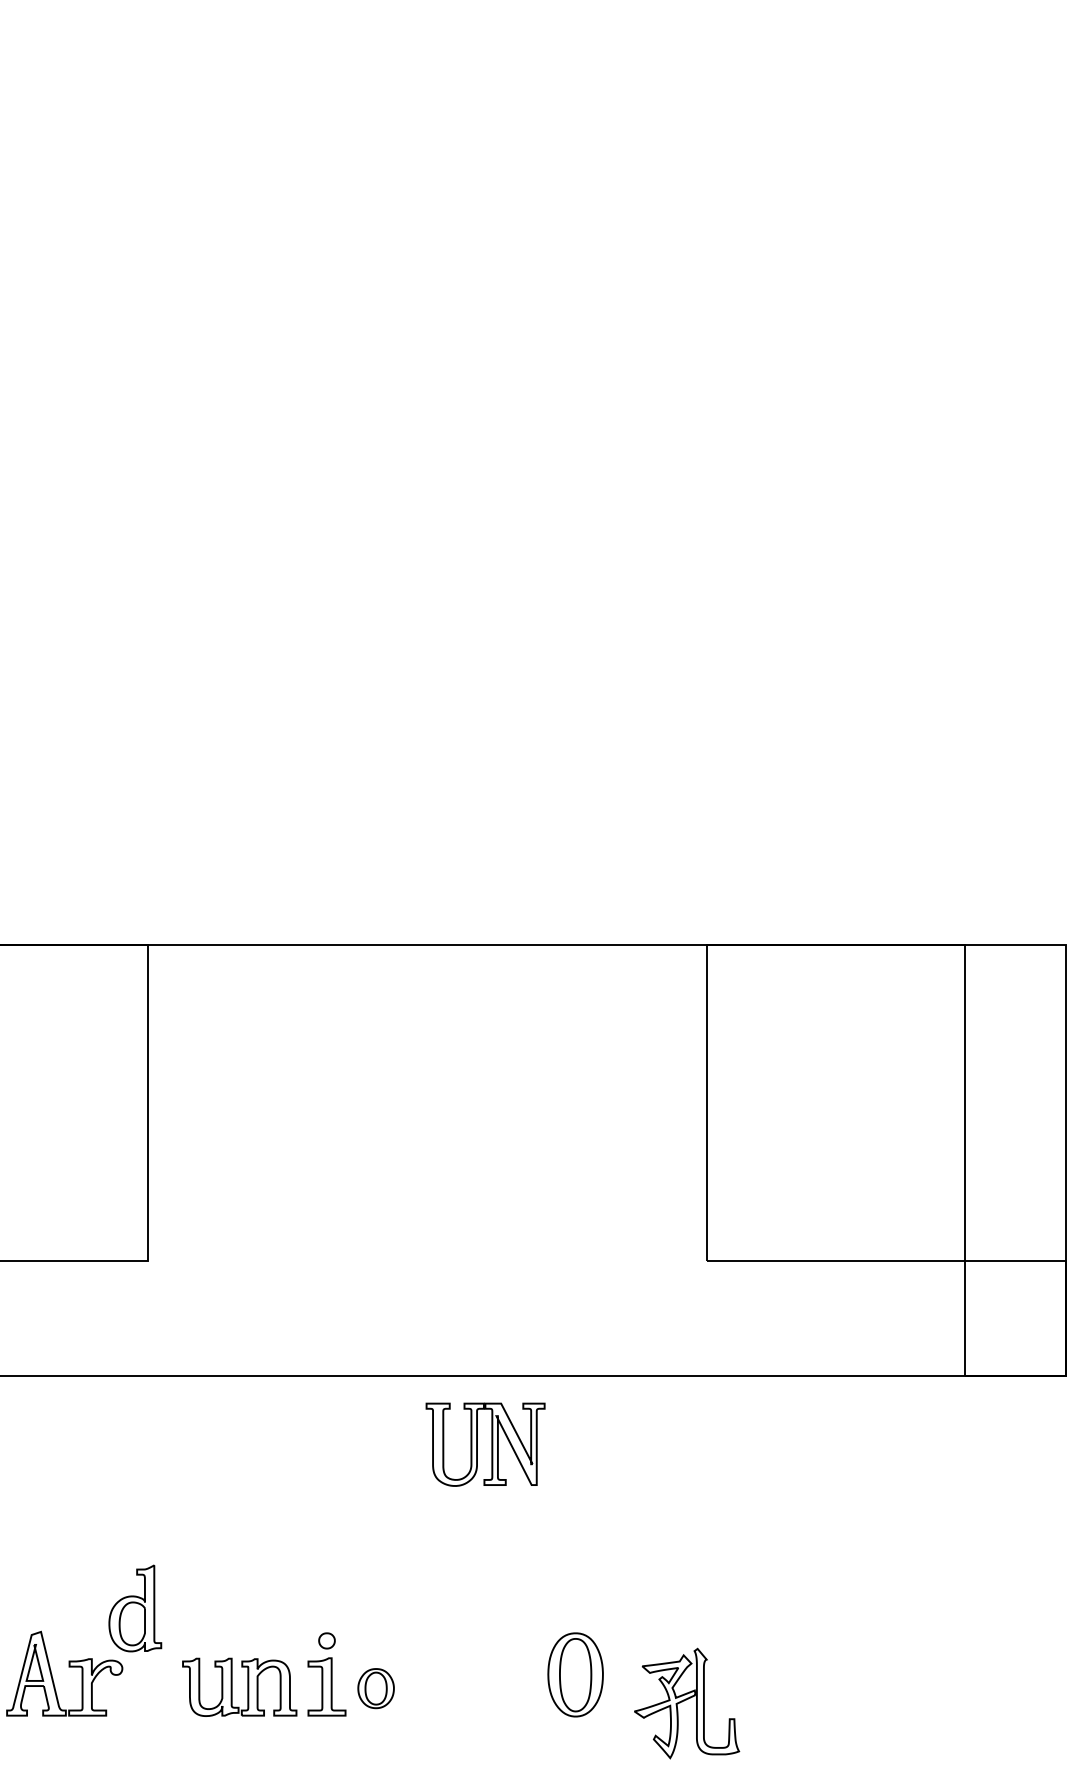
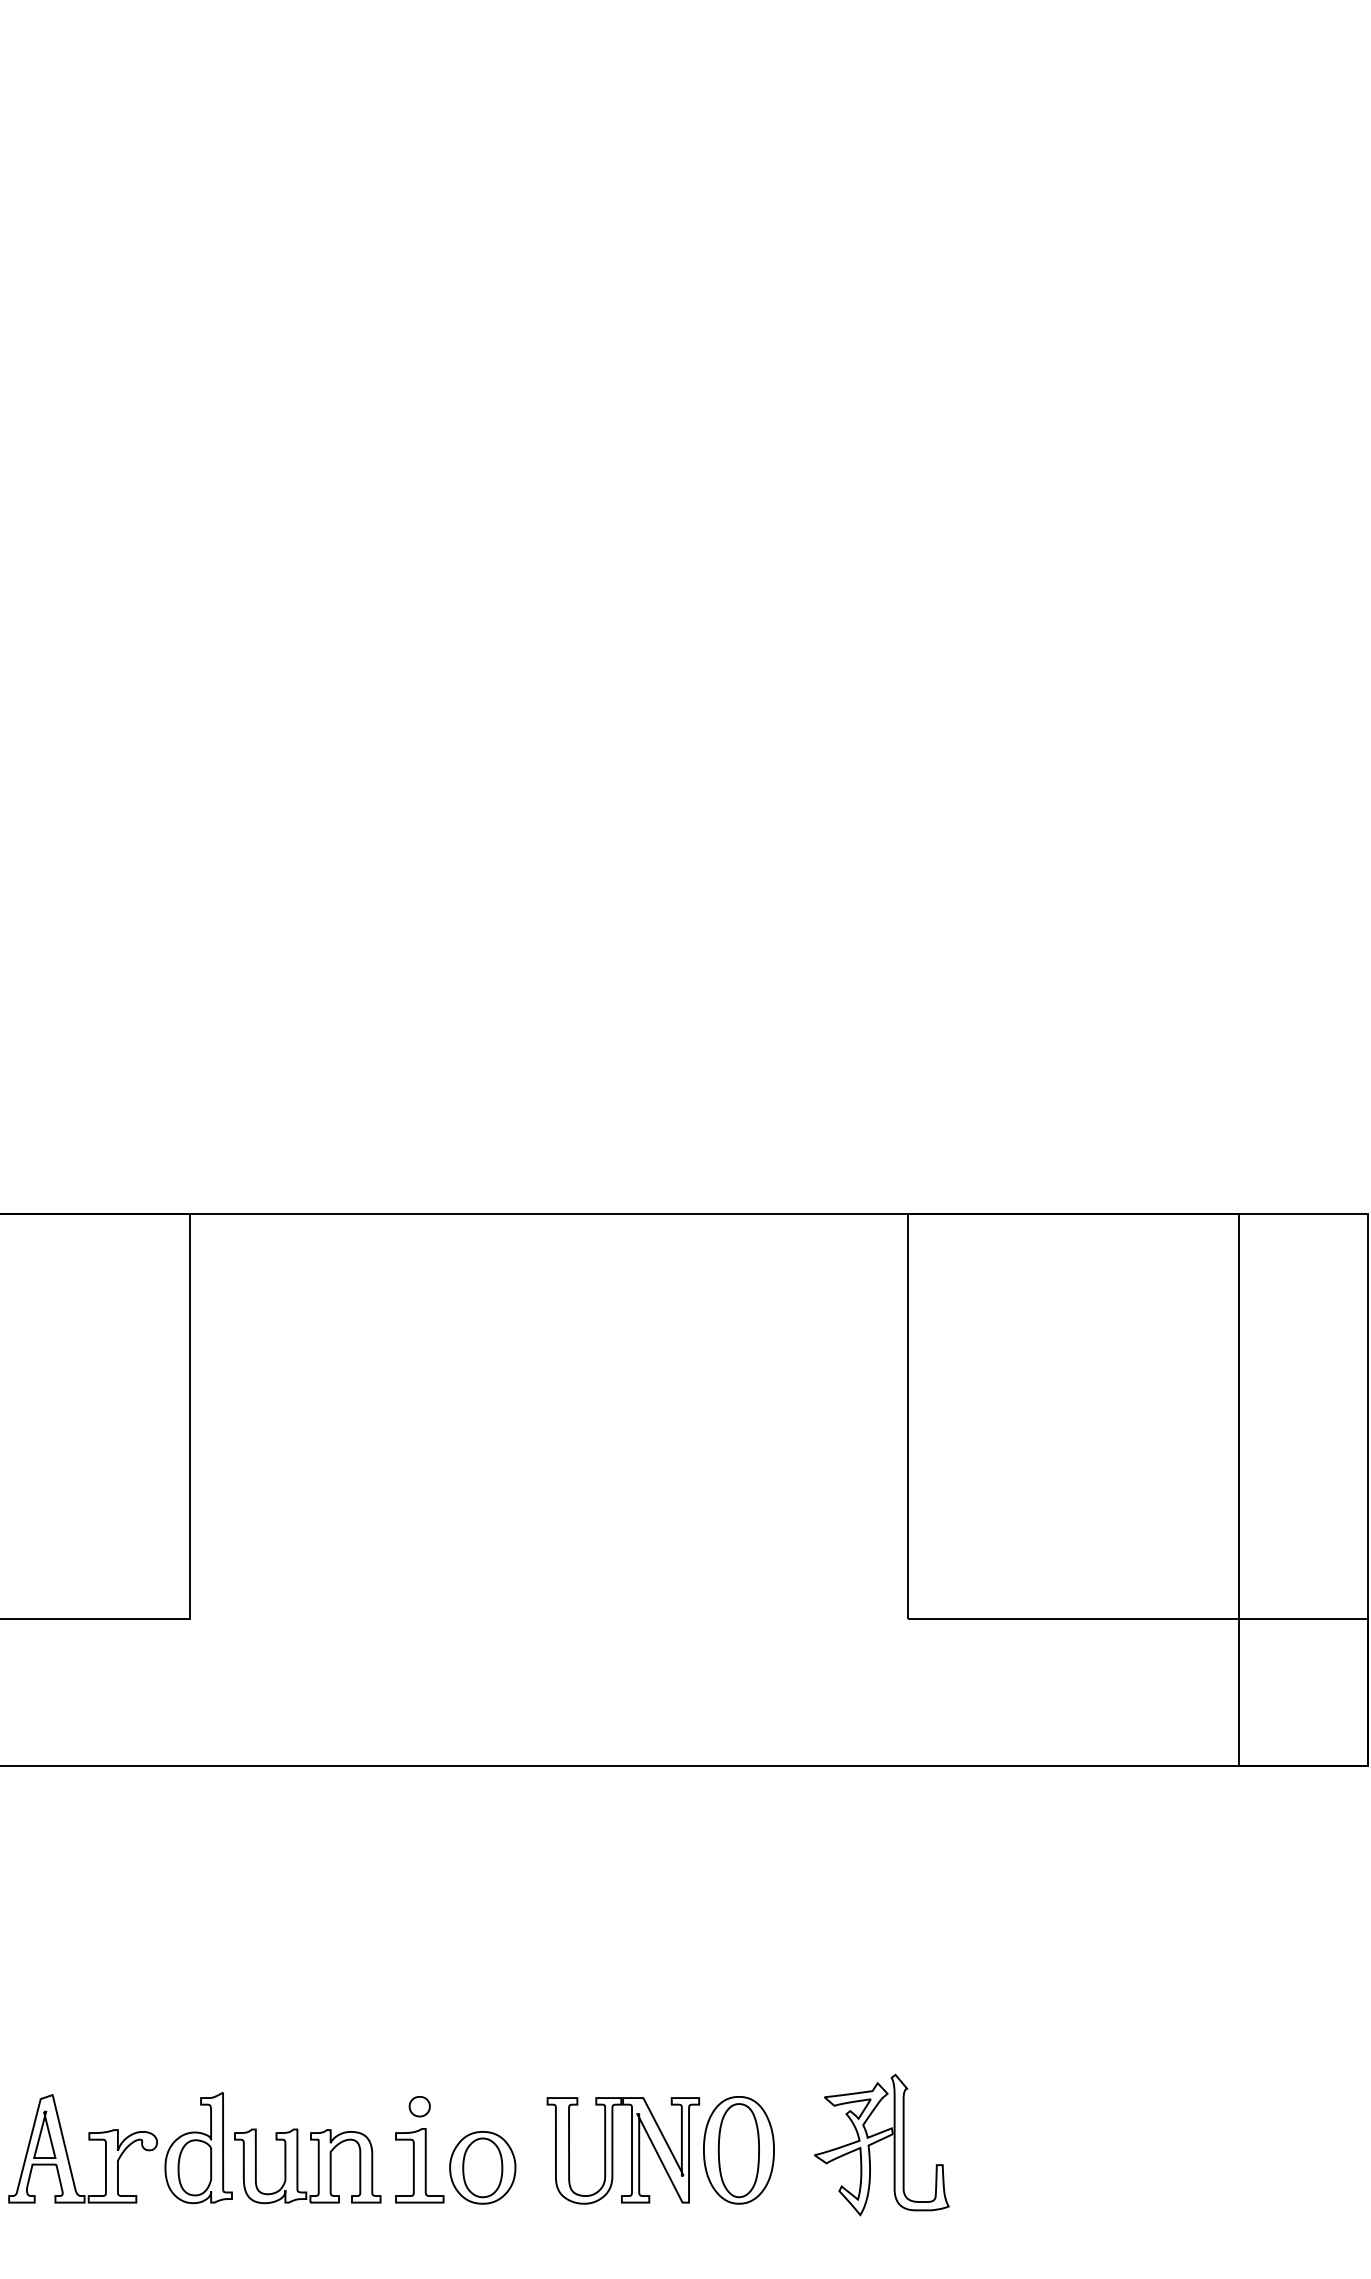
part: (491, 1444) -> (631, 2150), moved
part: (135, 1608) -> (198, 2148), moved
part: (375, 1688) -> (482, 2167), size x1.43
part: (686, 1703) -> (881, 2144), moved

